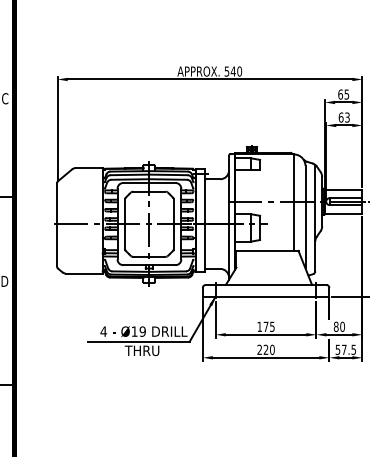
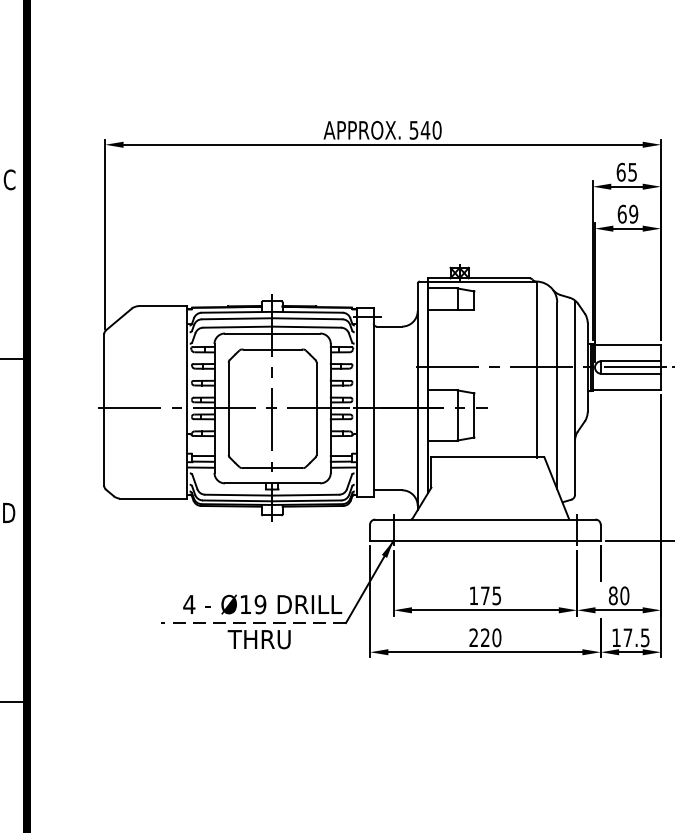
text: (347, 117) -> (633, 214), 63 -> 69
line: (138, 341) -> (252, 622), solid -> dashed
text: (337, 349) -> (615, 637), 57.5 -> 17.5

